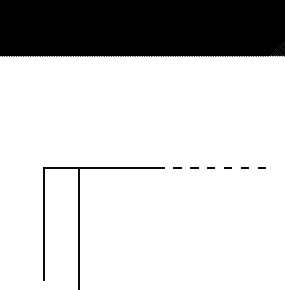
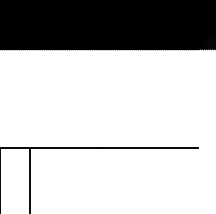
line: (213, 167) -> (149, 147), dashed -> solid

